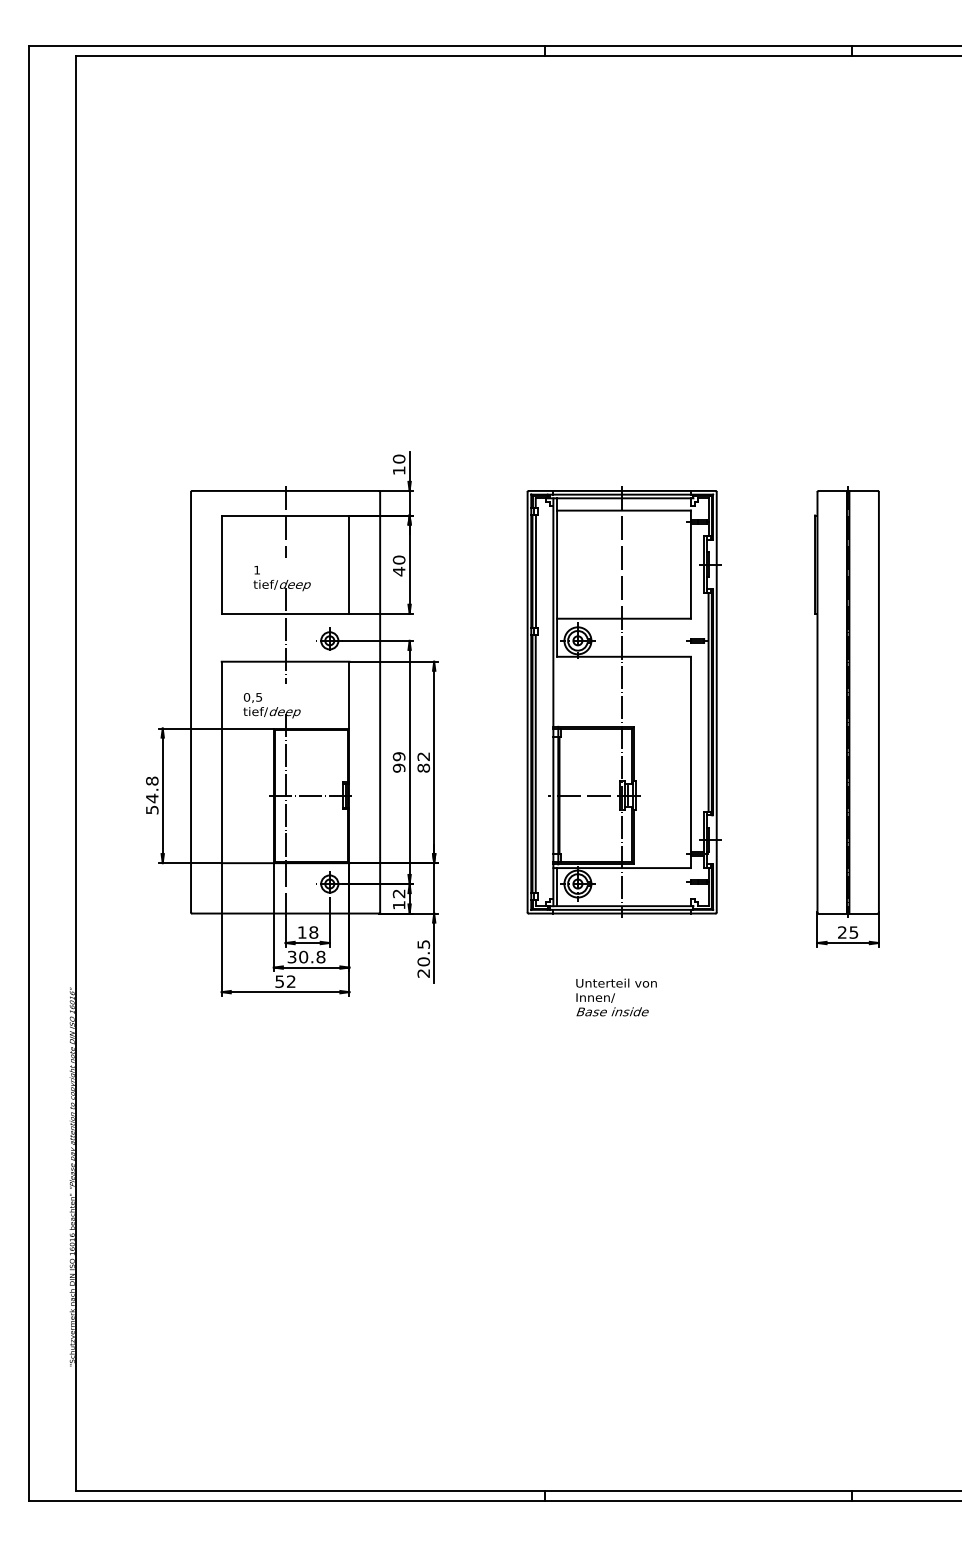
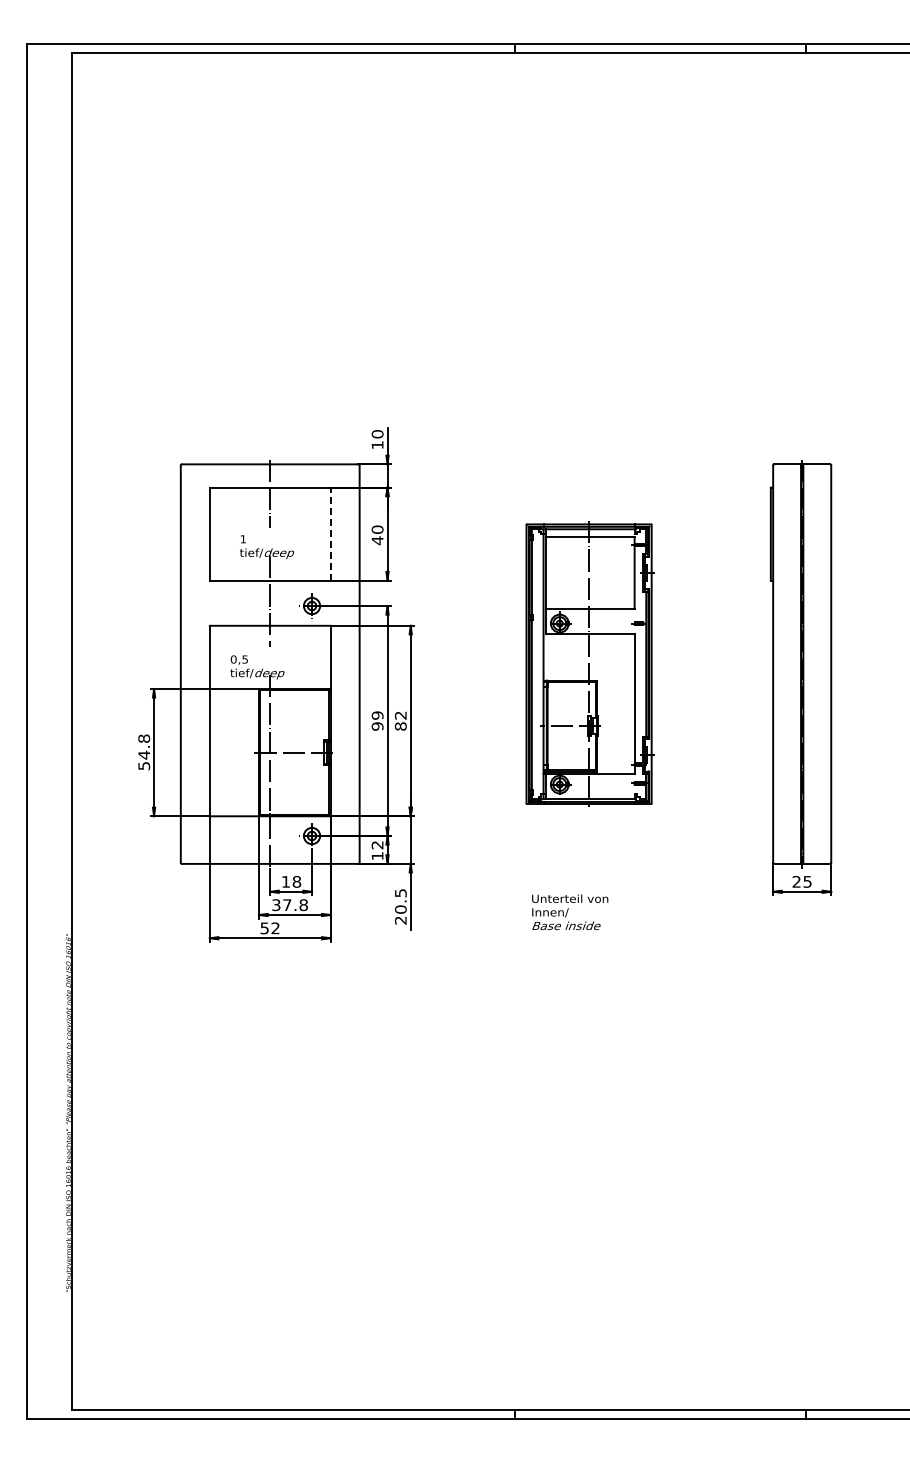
line: (349, 564) -> (330, 533), solid -> dashed
part: (624, 702) -> (590, 664), size x0.7
text: (303, 957) -> (287, 905), 30.8 -> 37.8
text: (616, 997) -> (570, 912), moved

